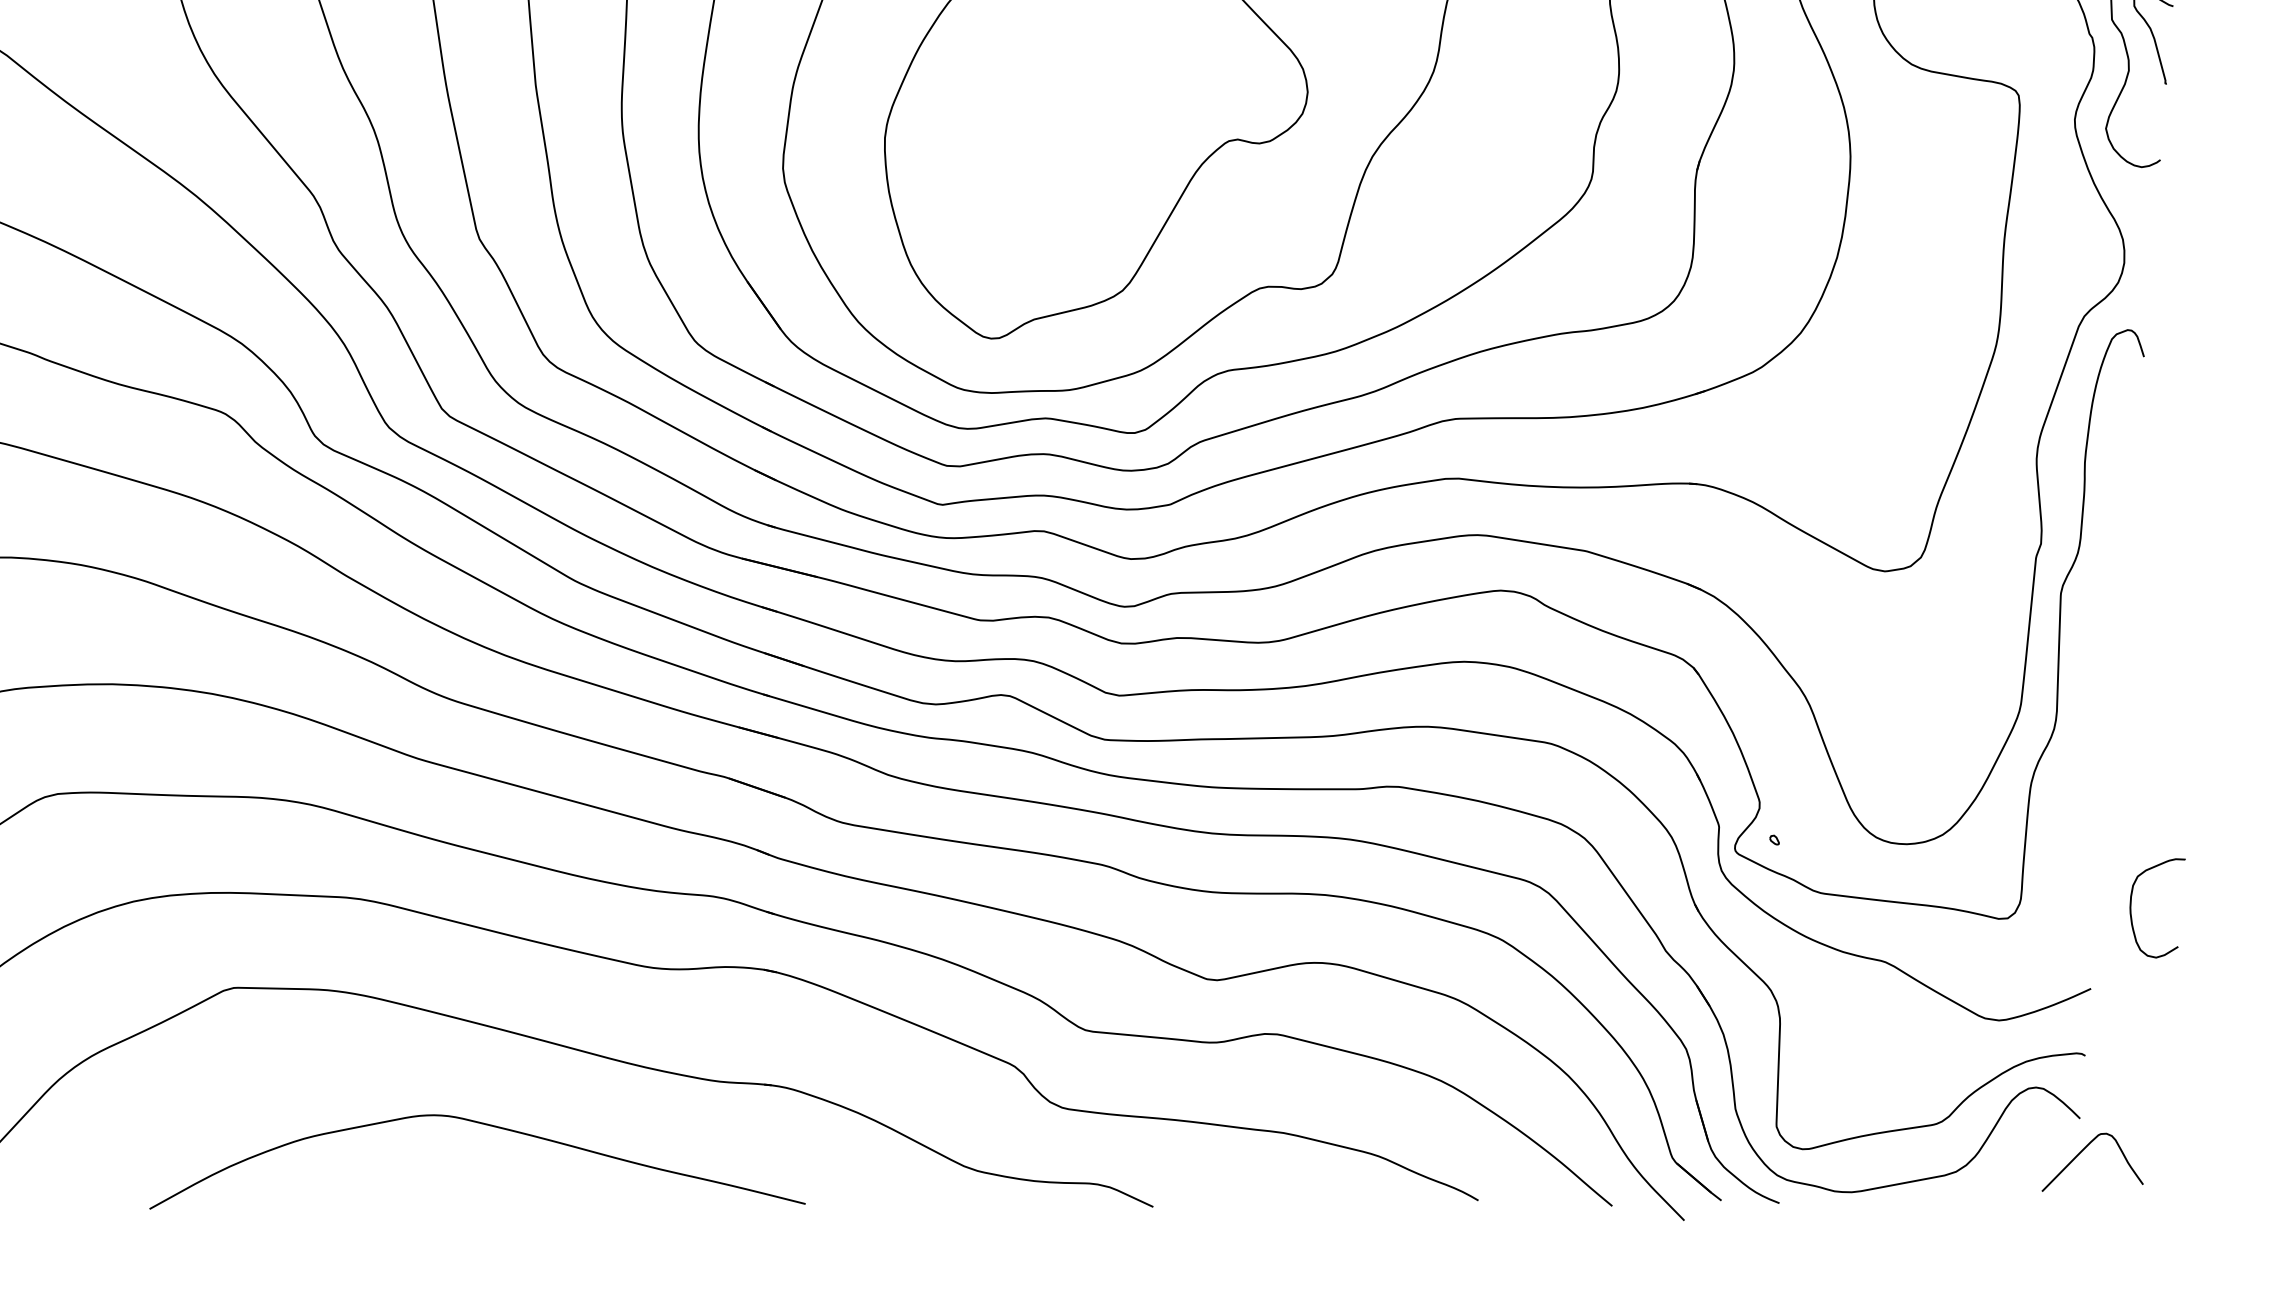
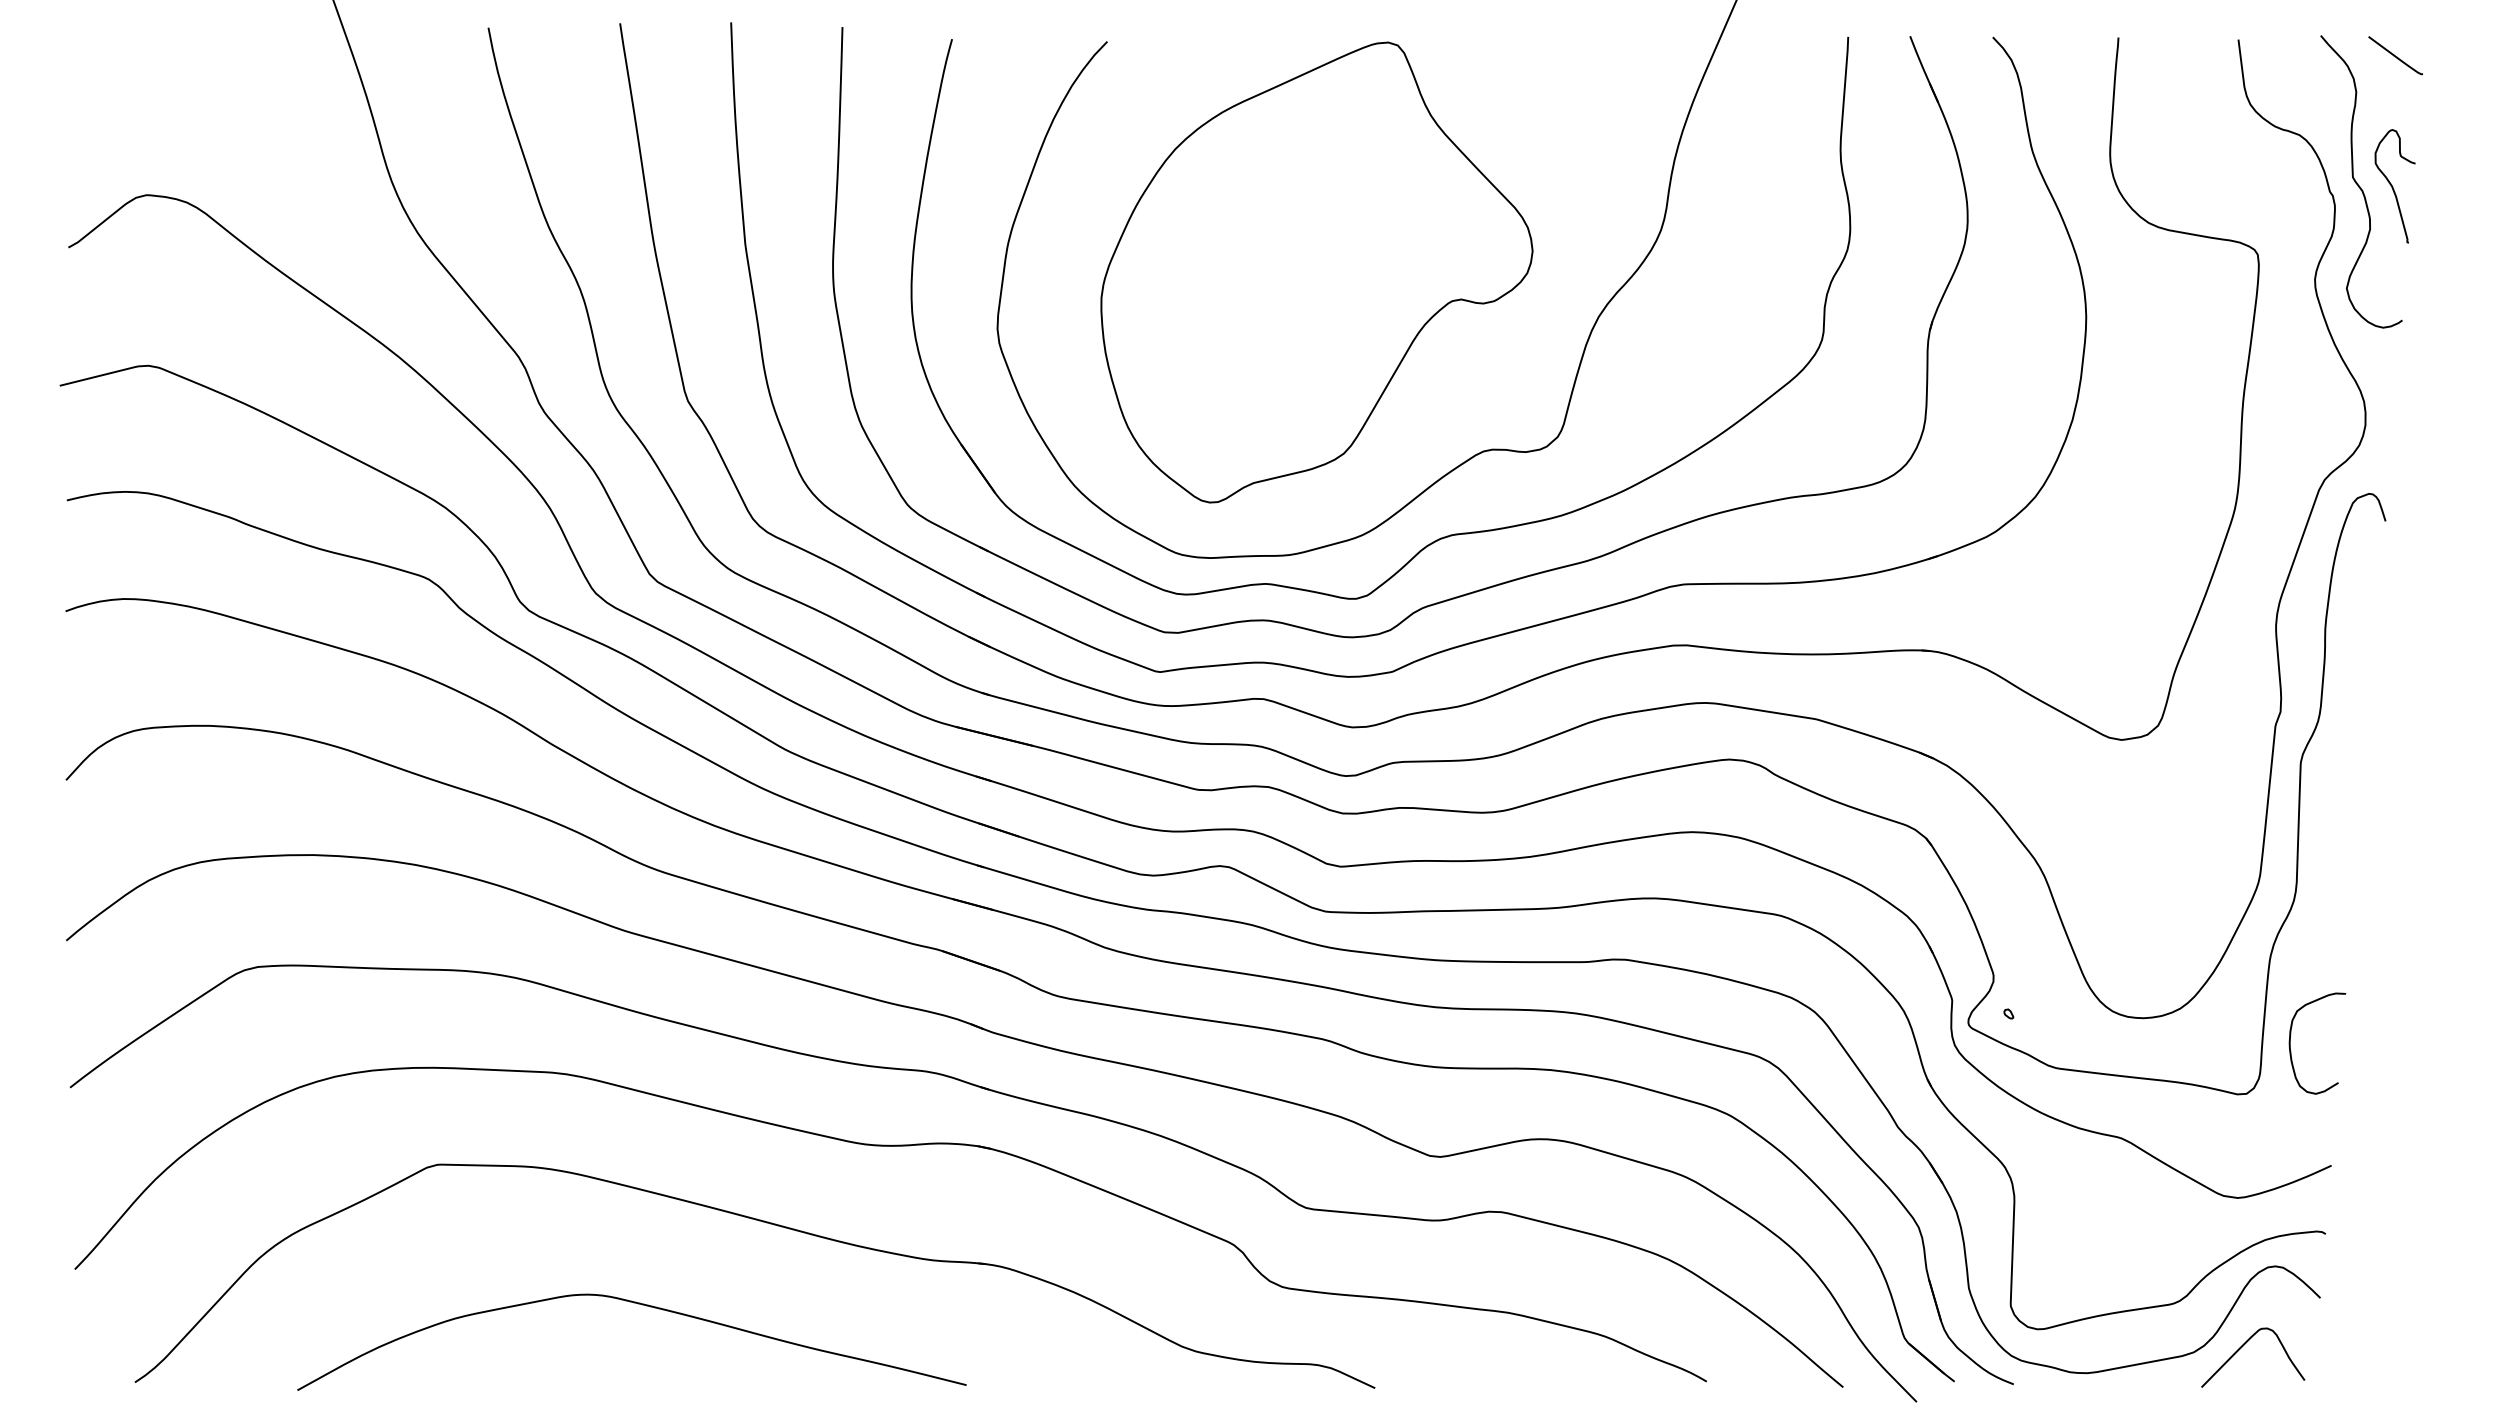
curve: (2131, 908) -> (2290, 1043), moved
curve: (487, 1125) -> (642, 1305), moved
curve: (2083, 1151) -> (2243, 1346), moved

